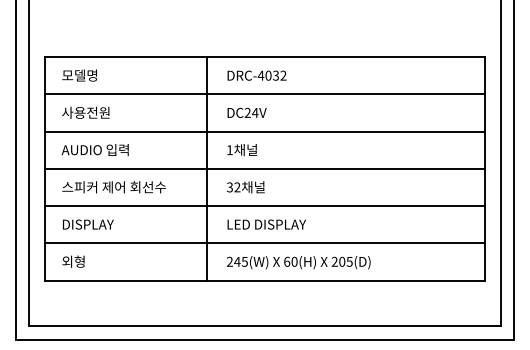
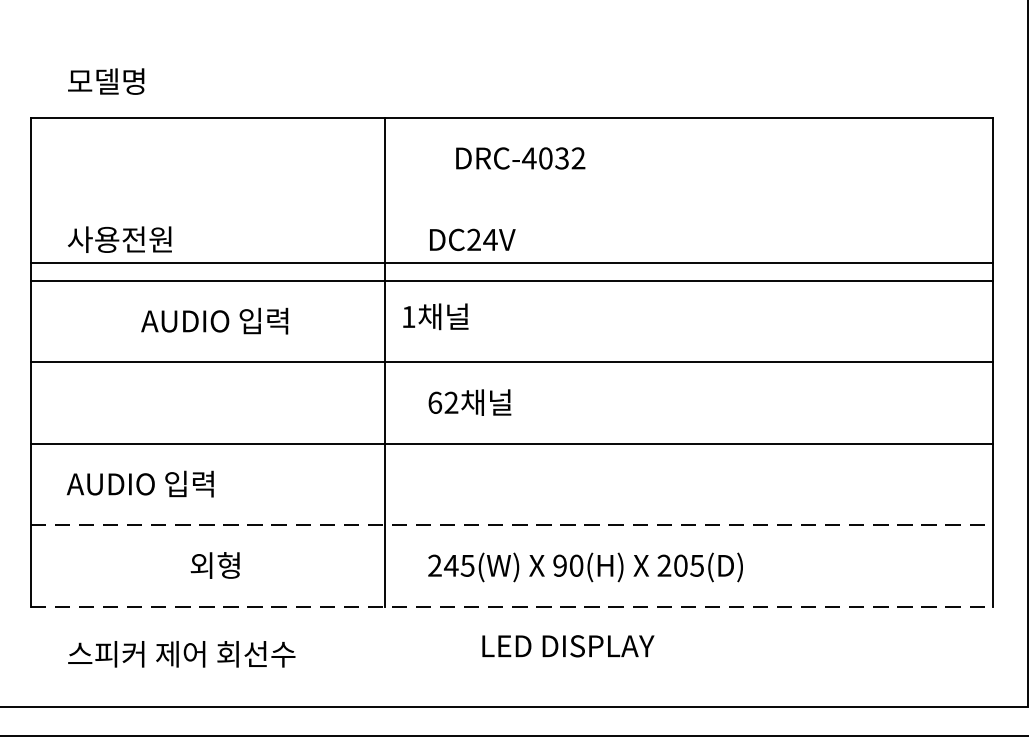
text: (79, 75) -> (105, 81), moved
text: (256, 75) -> (519, 157), moved
line: (264, 94) -> (510, 263), moved
text: (94, 150) -> (213, 322), moved
text: (242, 150) -> (436, 317), moved
text: (114, 187) -> (182, 654), moved
text: (229, 187) -> (434, 403), 32 -> 62
text: (94, 224) -> (138, 484), DISPLAY -> AUDIO 입력
text: (266, 224) -> (567, 645), moved
line: (264, 243) -> (510, 525), solid -> dashed
text: (73, 261) -> (215, 564), moved
text: (287, 261) -> (561, 564), 60(H) -> 90(H)
line: (264, 280) -> (510, 606), solid -> dashed

